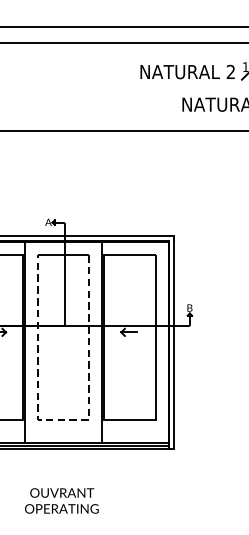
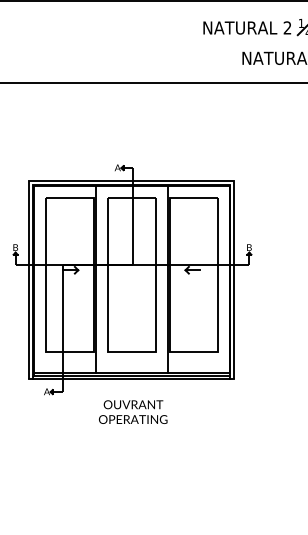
line: (63, 419) -> (131, 351), dashed -> solid
text: (62, 500) -> (133, 411), moved

